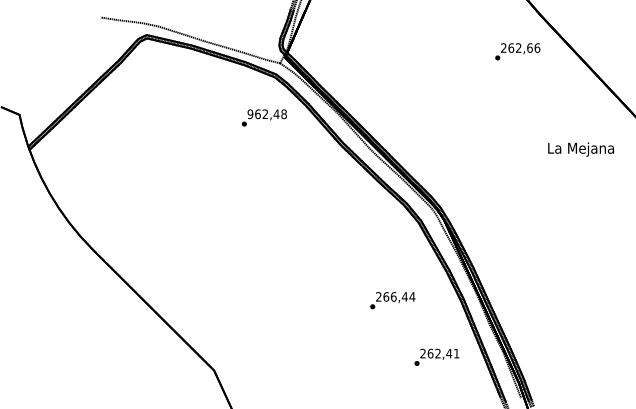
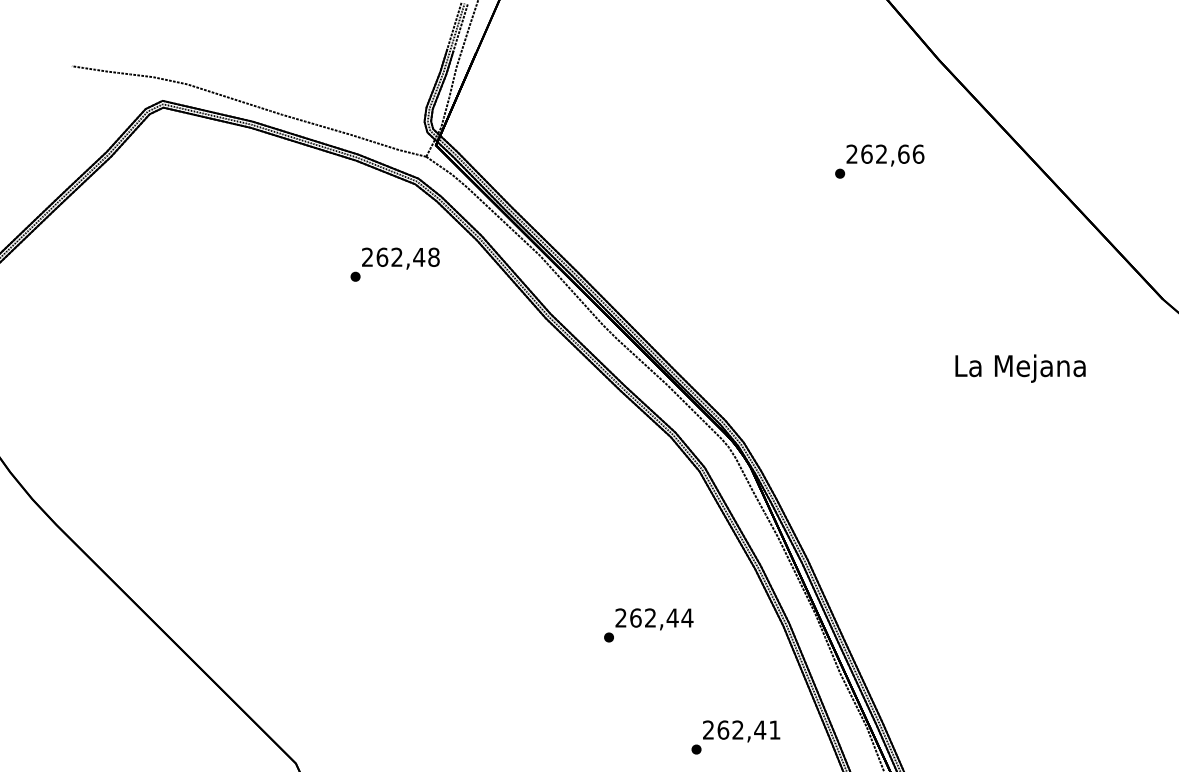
text: (517, 51) -> (879, 161), moved
text: (250, 114) -> (367, 257), 962,48 -> 262,48
text: (580, 149) -> (1019, 368), moved
text: (393, 296) -> (650, 617), 266,44 -> 262,44

